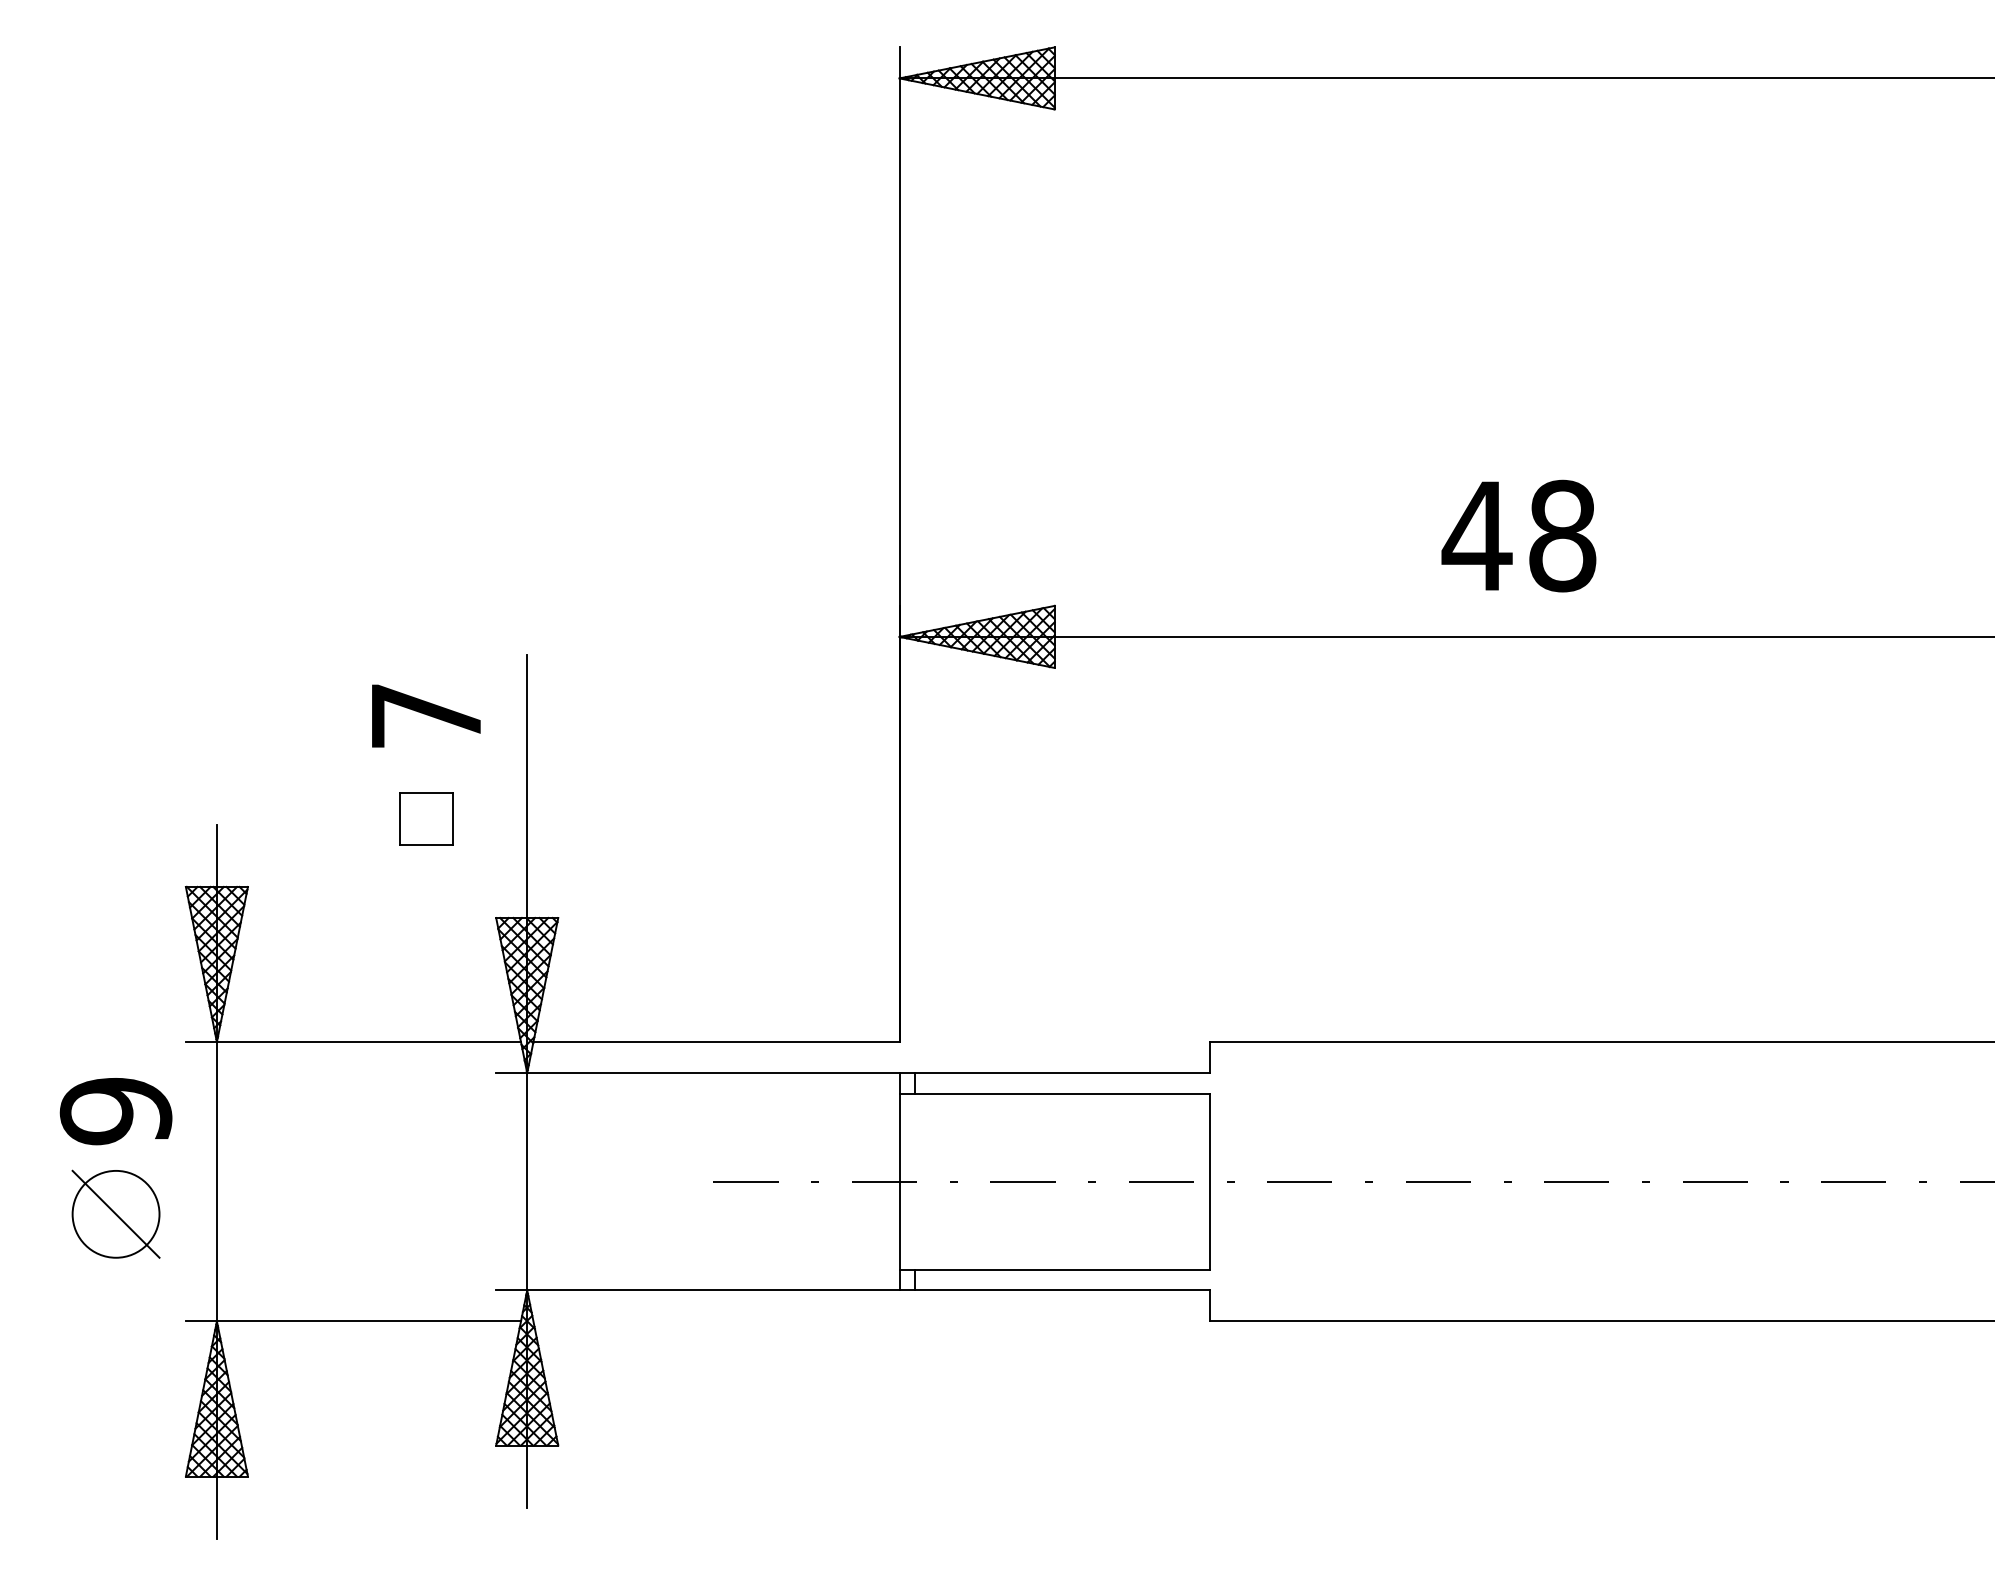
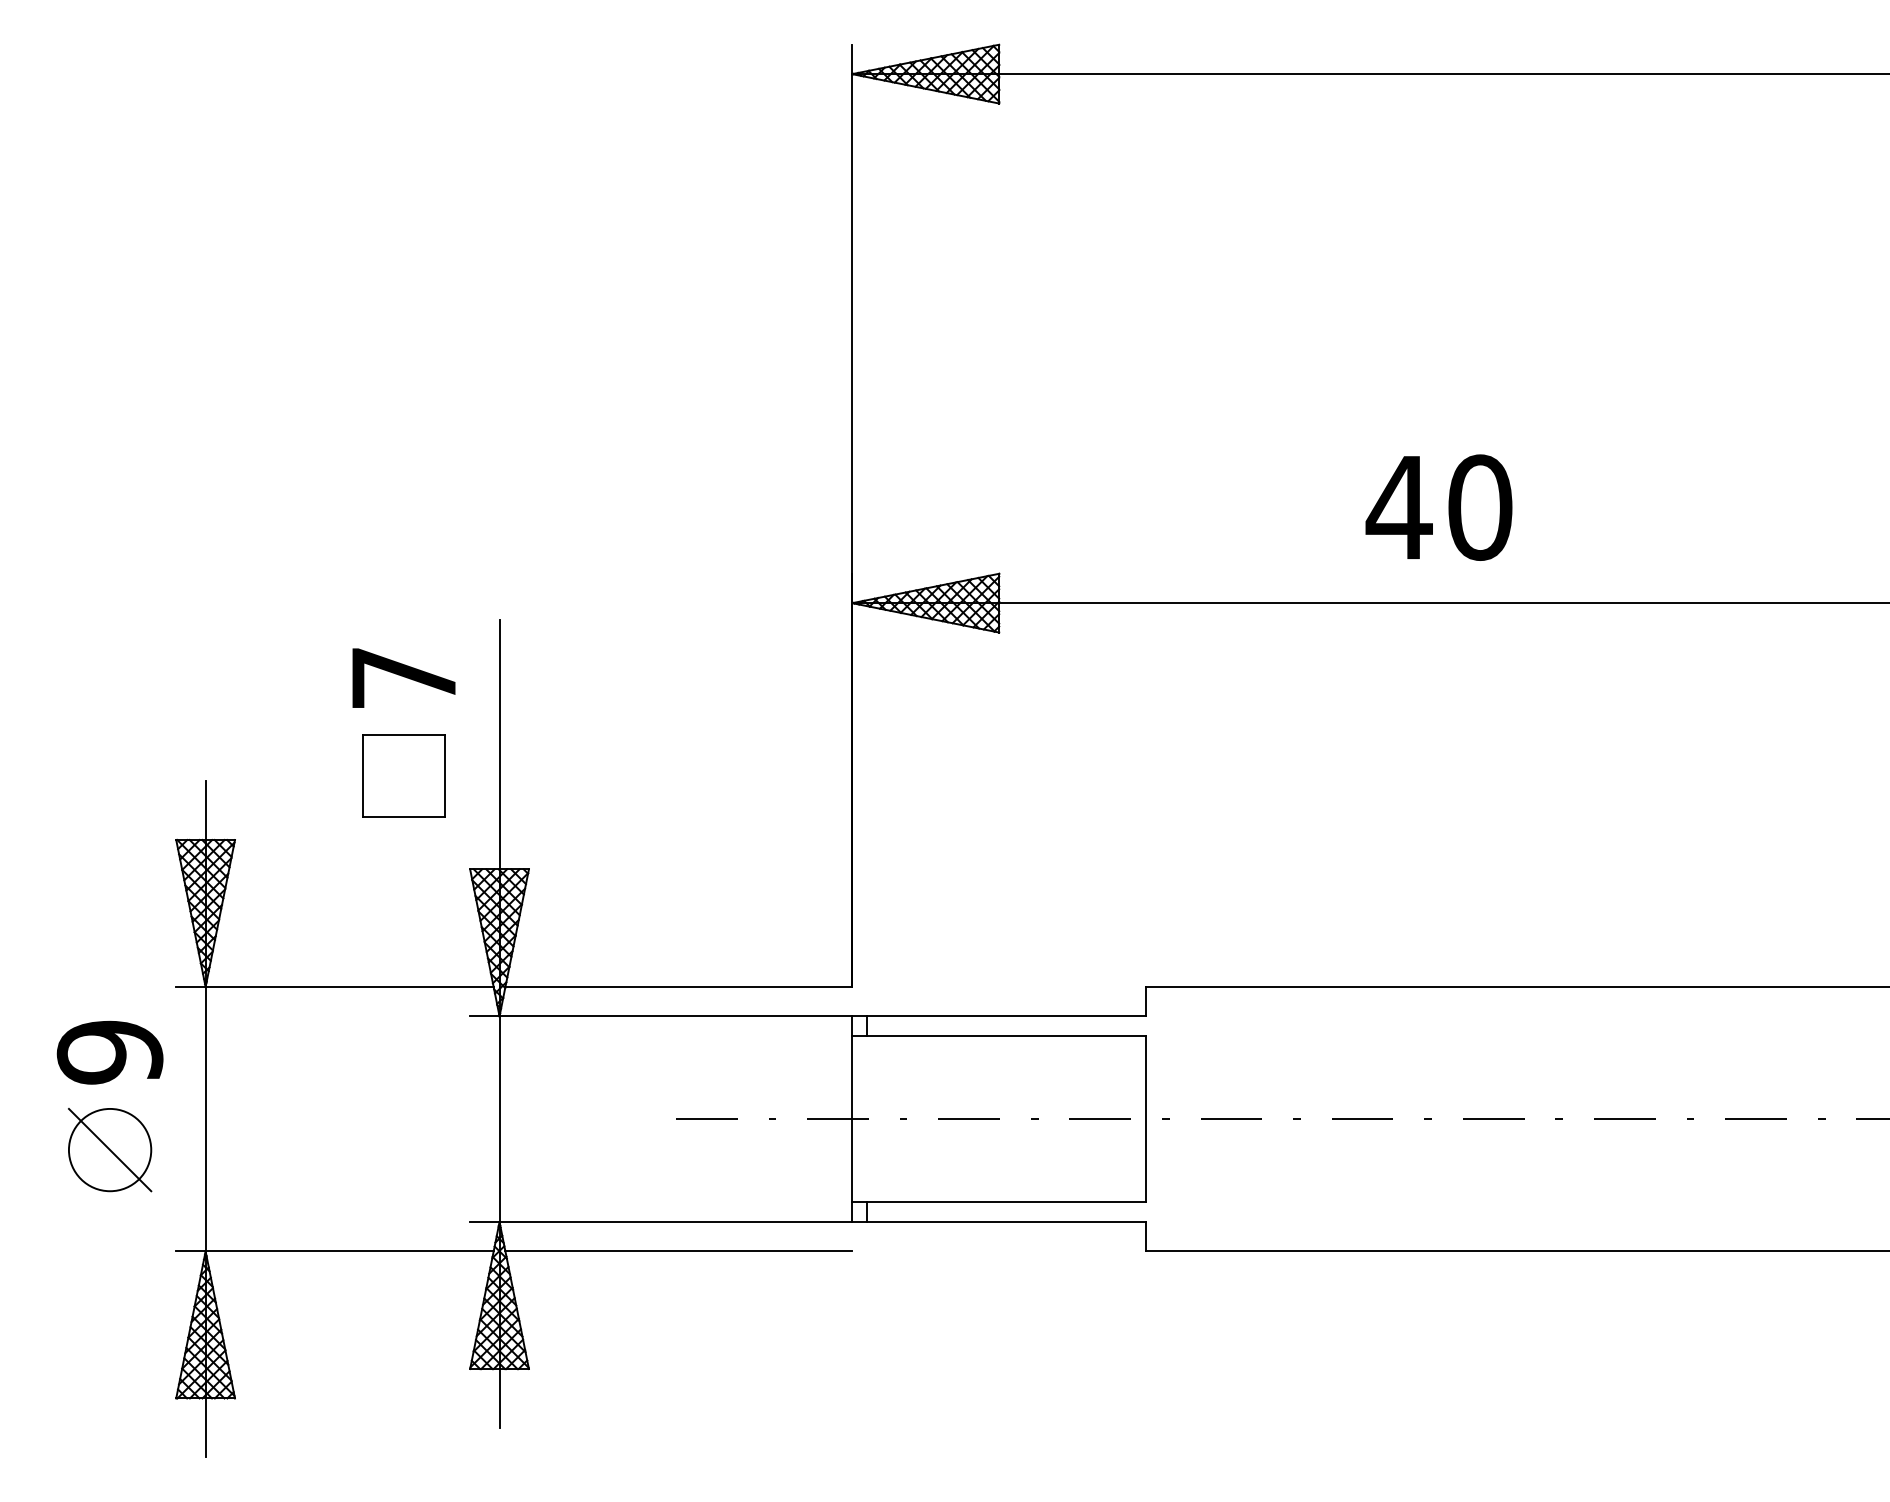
text: (1562, 536) -> (1480, 508), 48 -> 40
part: (426, 819) -> (404, 776), size x1.67
line: (716, 1321) -> (678, 1251), added

